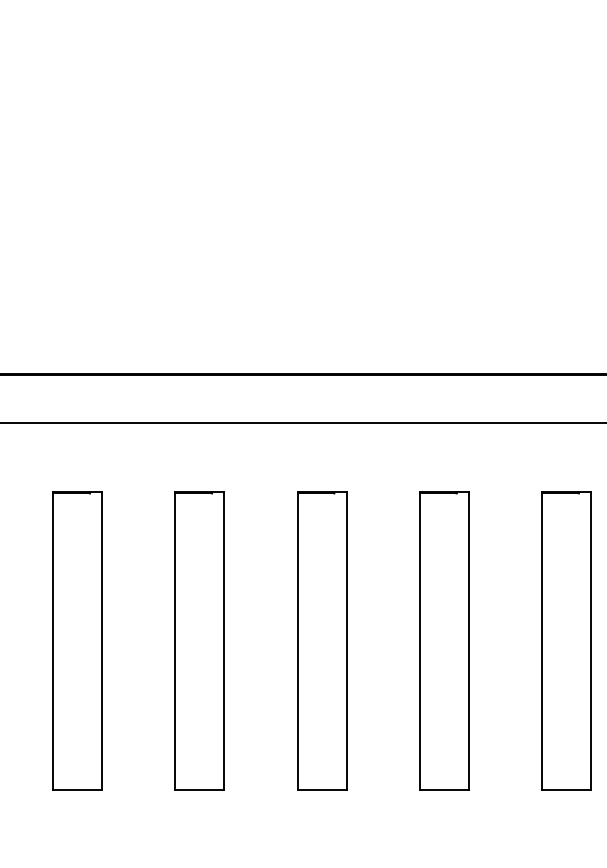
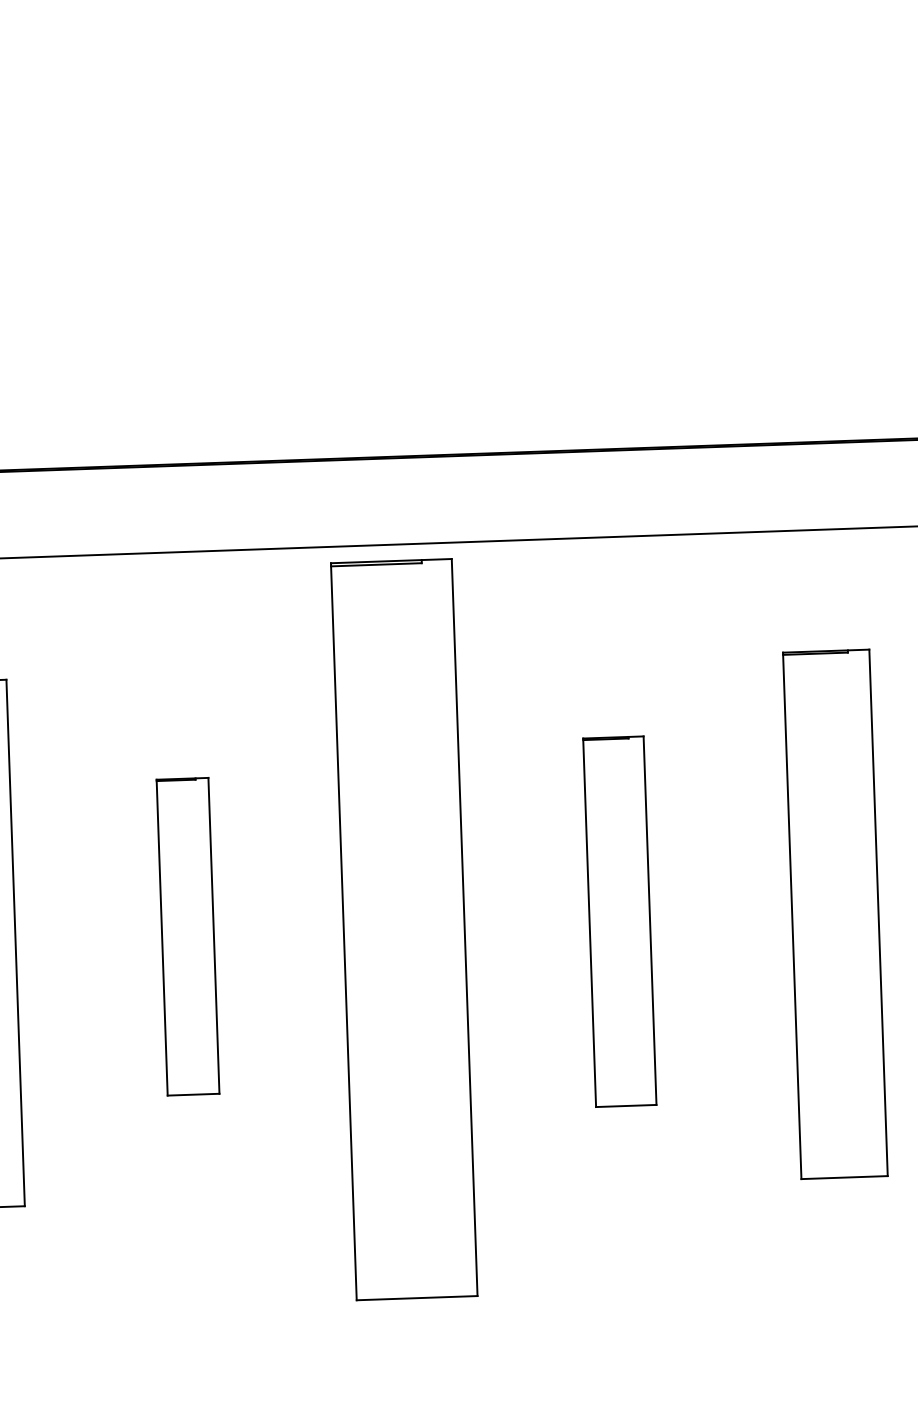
part: (77, 640) -> (187, 935), size x0.6
part: (199, 640) -> (403, 928), size x1.4
part: (322, 640) -> (620, 920), size x0.7

